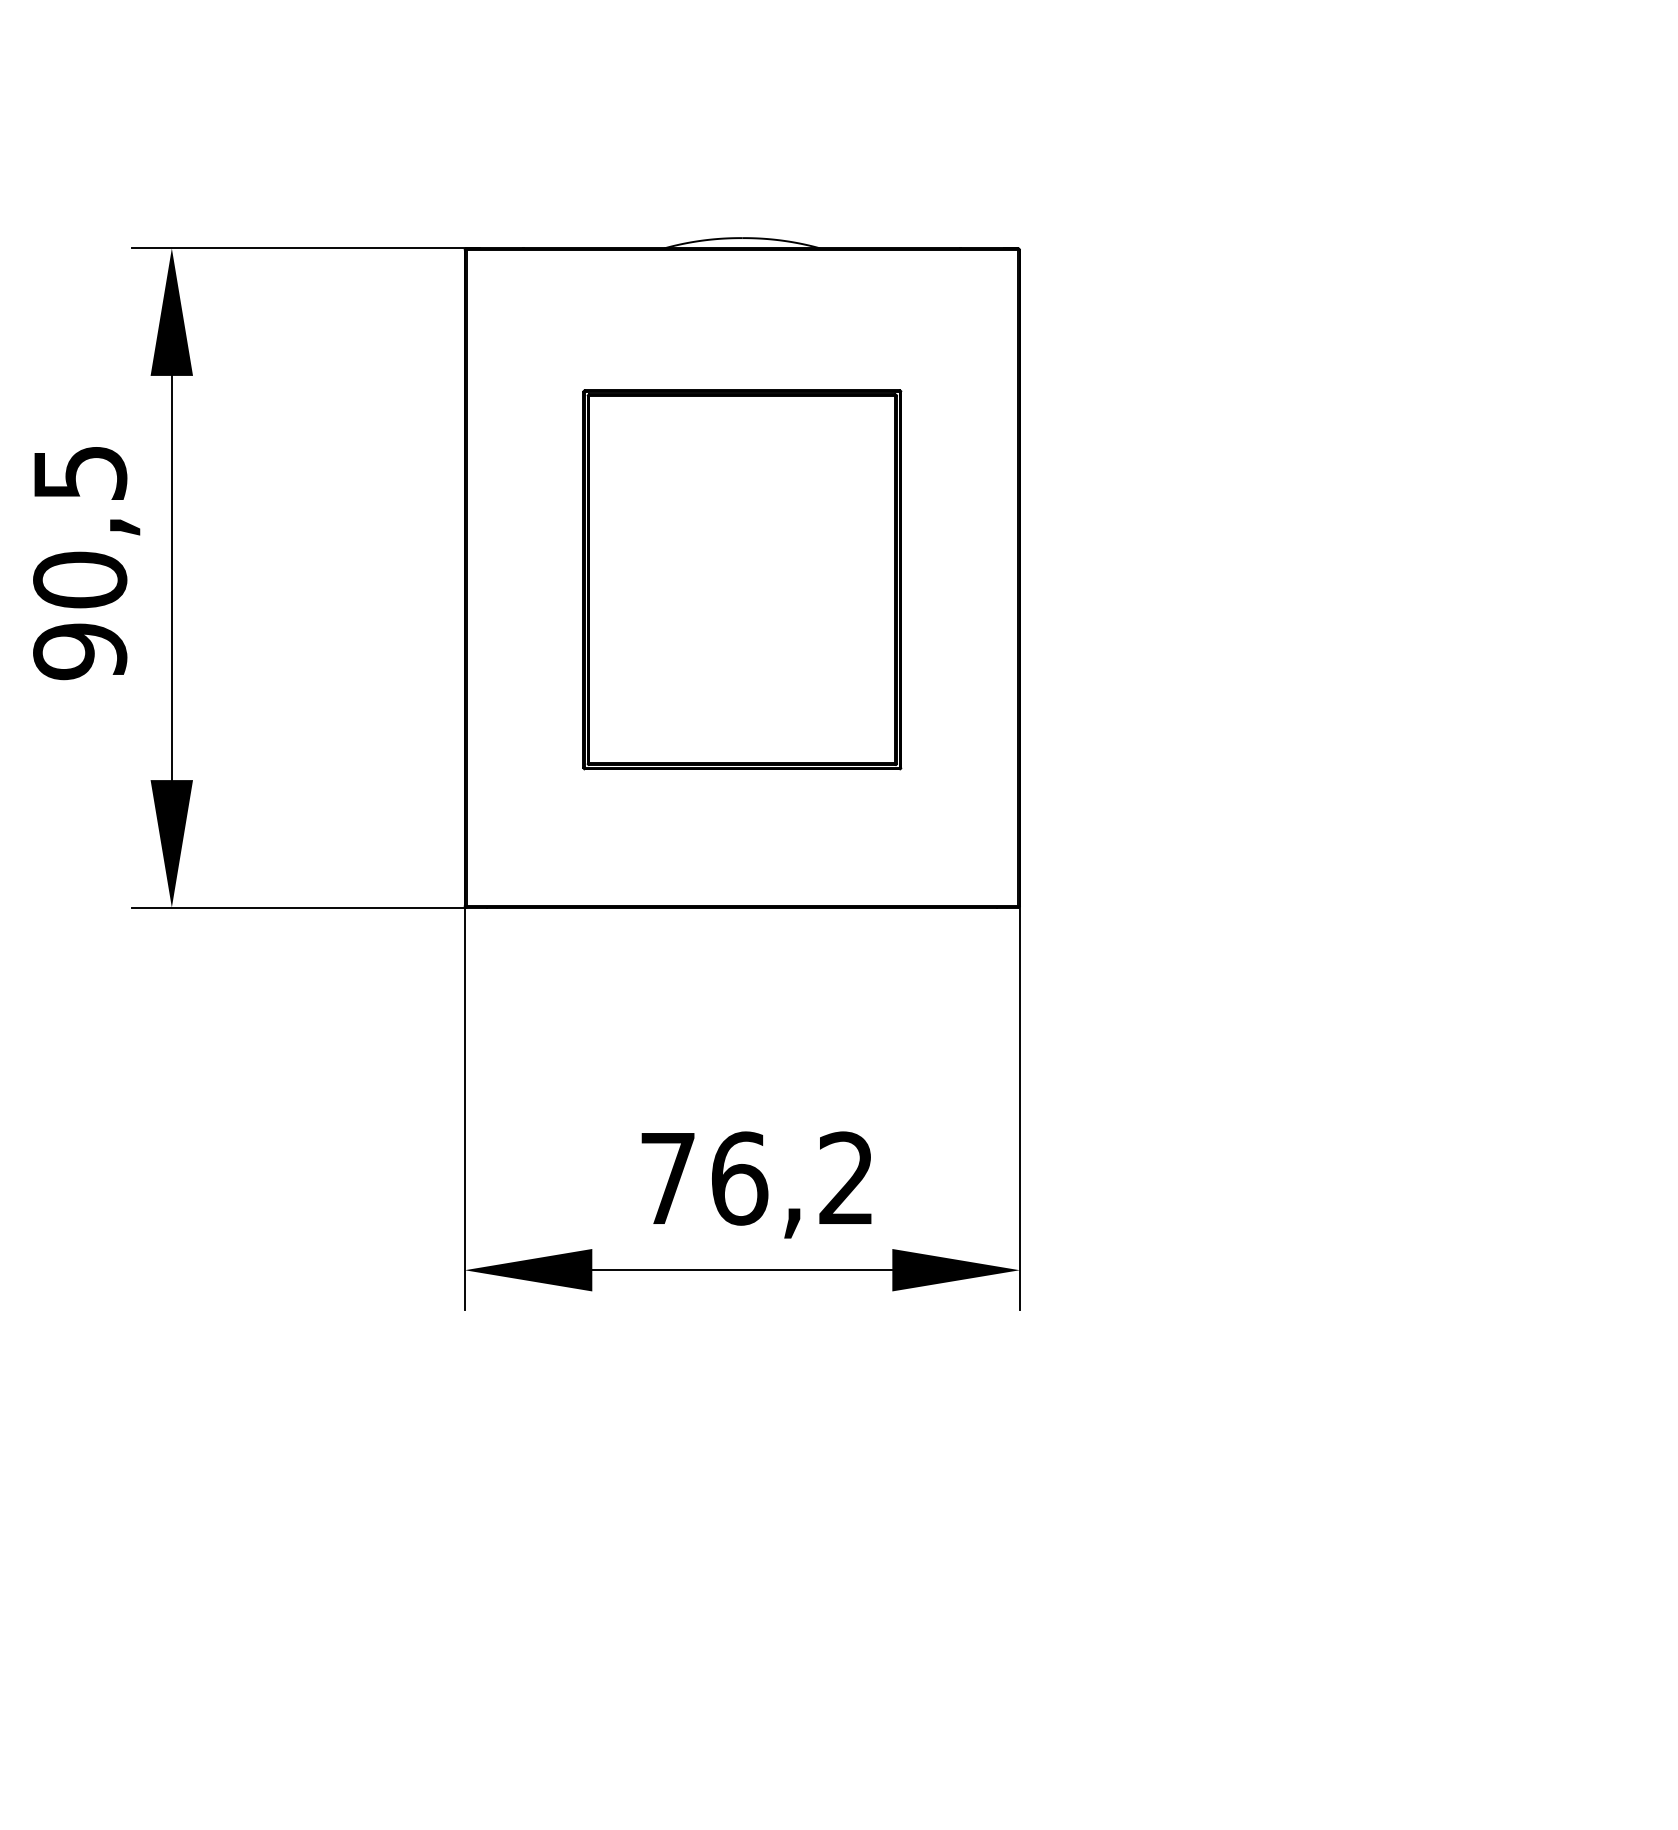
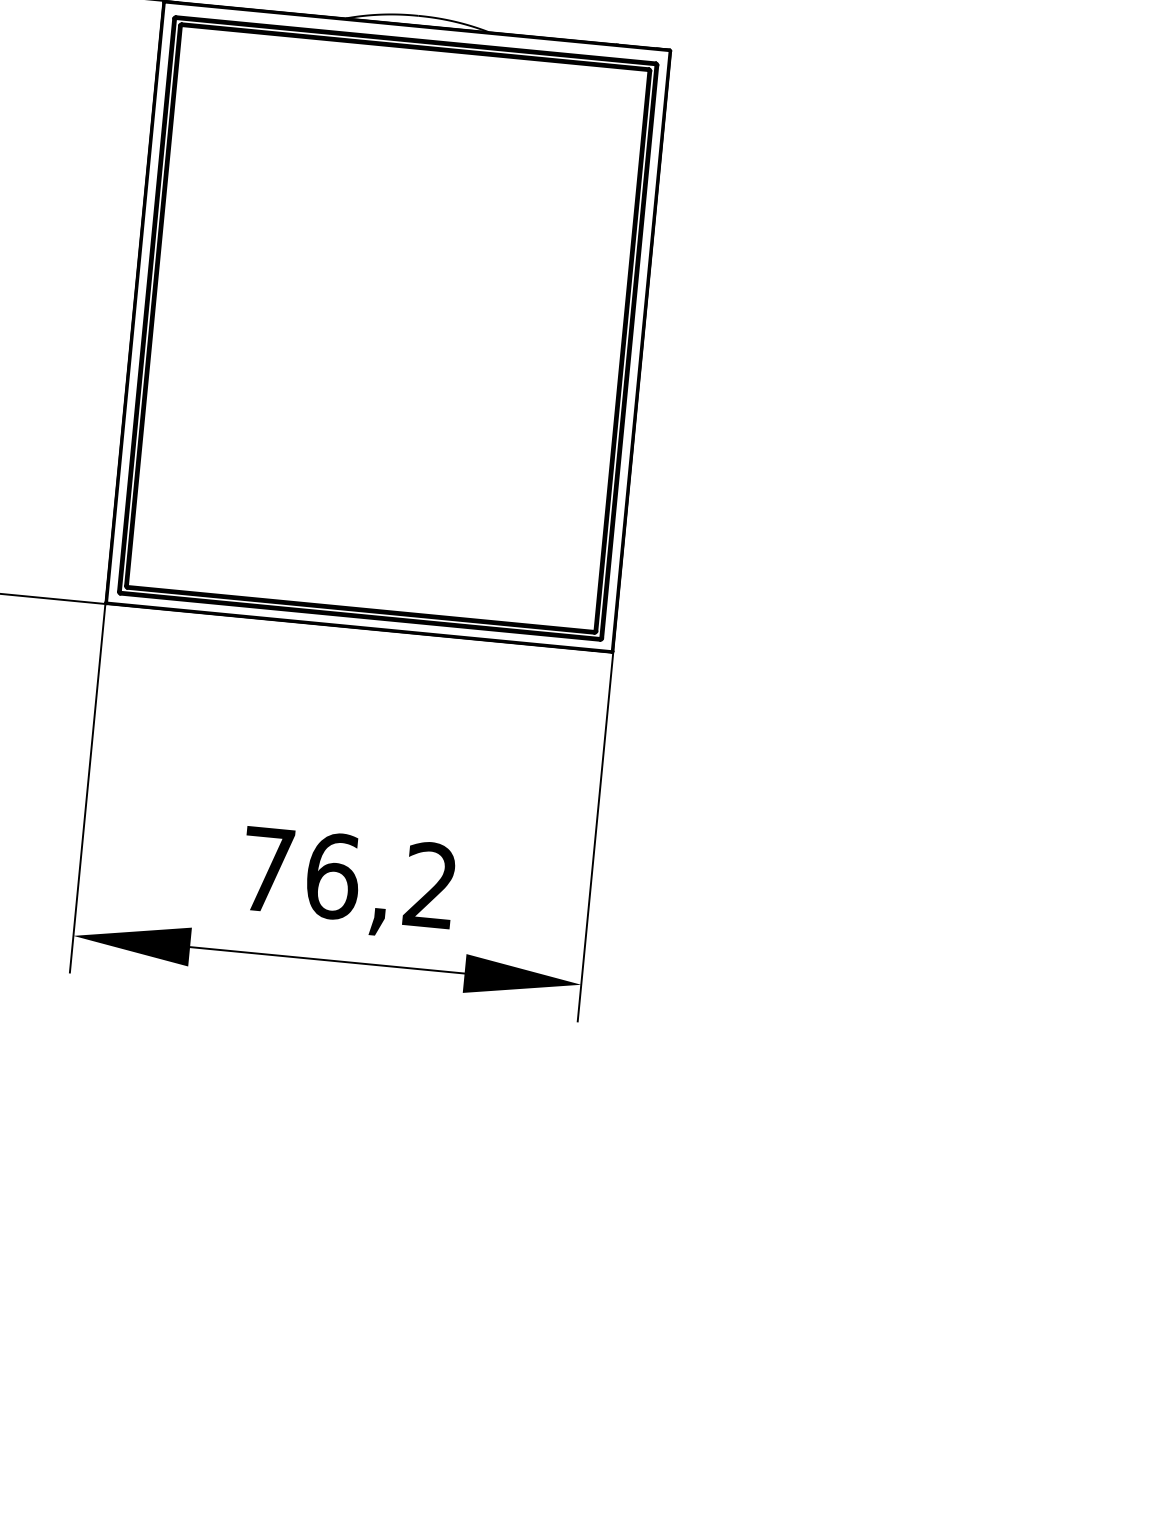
part: (742, 579) -> (388, 328), size x1.67

